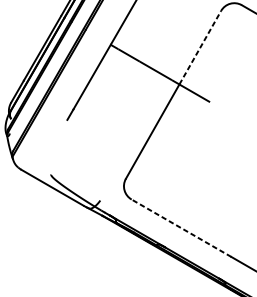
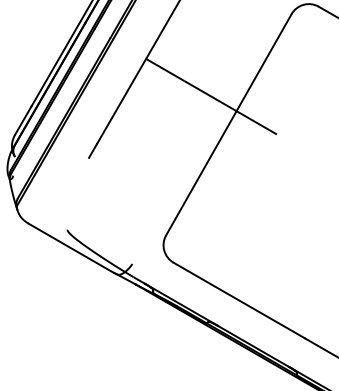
line: (200, 47) -> (264, 62), dashed -> solid
line: (181, 228) -> (239, 300), dashed -> solid

